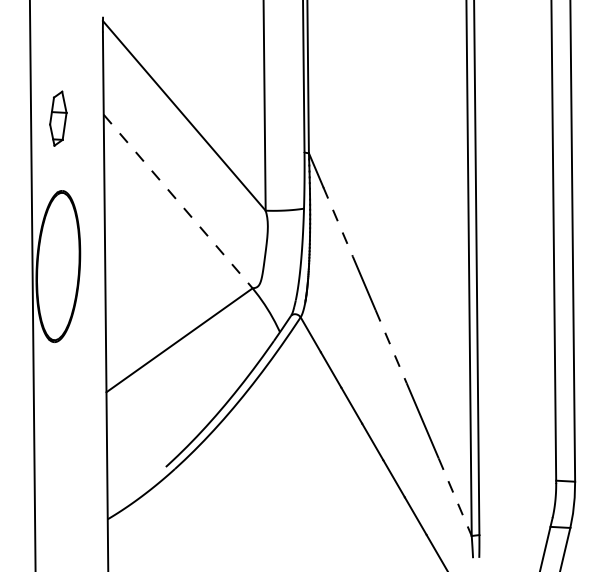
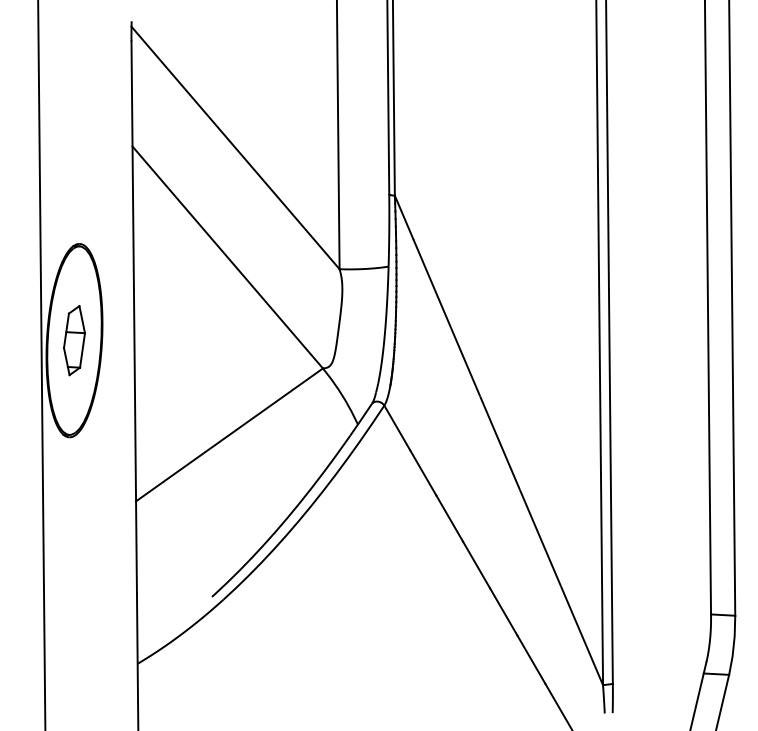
part: (58, 118) -> (74, 340), moved
line: (178, 201) -> (228, 257), dashed -> solid
line: (338, 221) -> (432, 283), dashed -> solid
line: (390, 346) -> (499, 442), dashed -> solid
line: (454, 497) -> (581, 635), dashed -> solid

